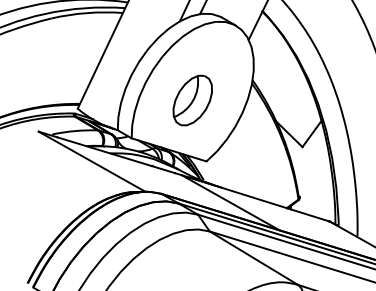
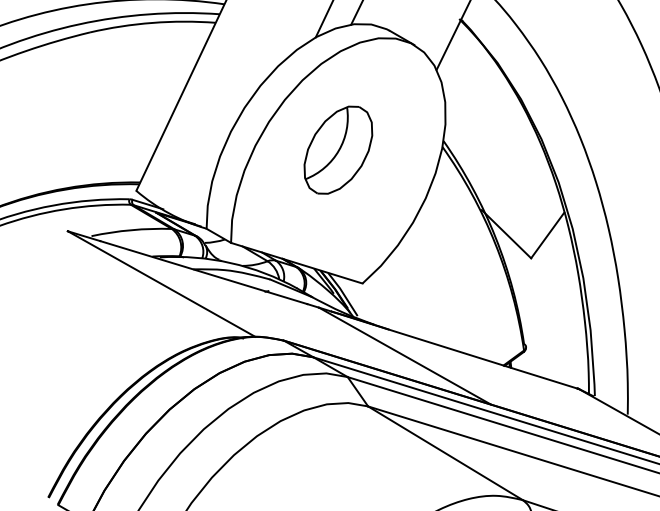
part: (192, 100) -> (337, 150), moved

